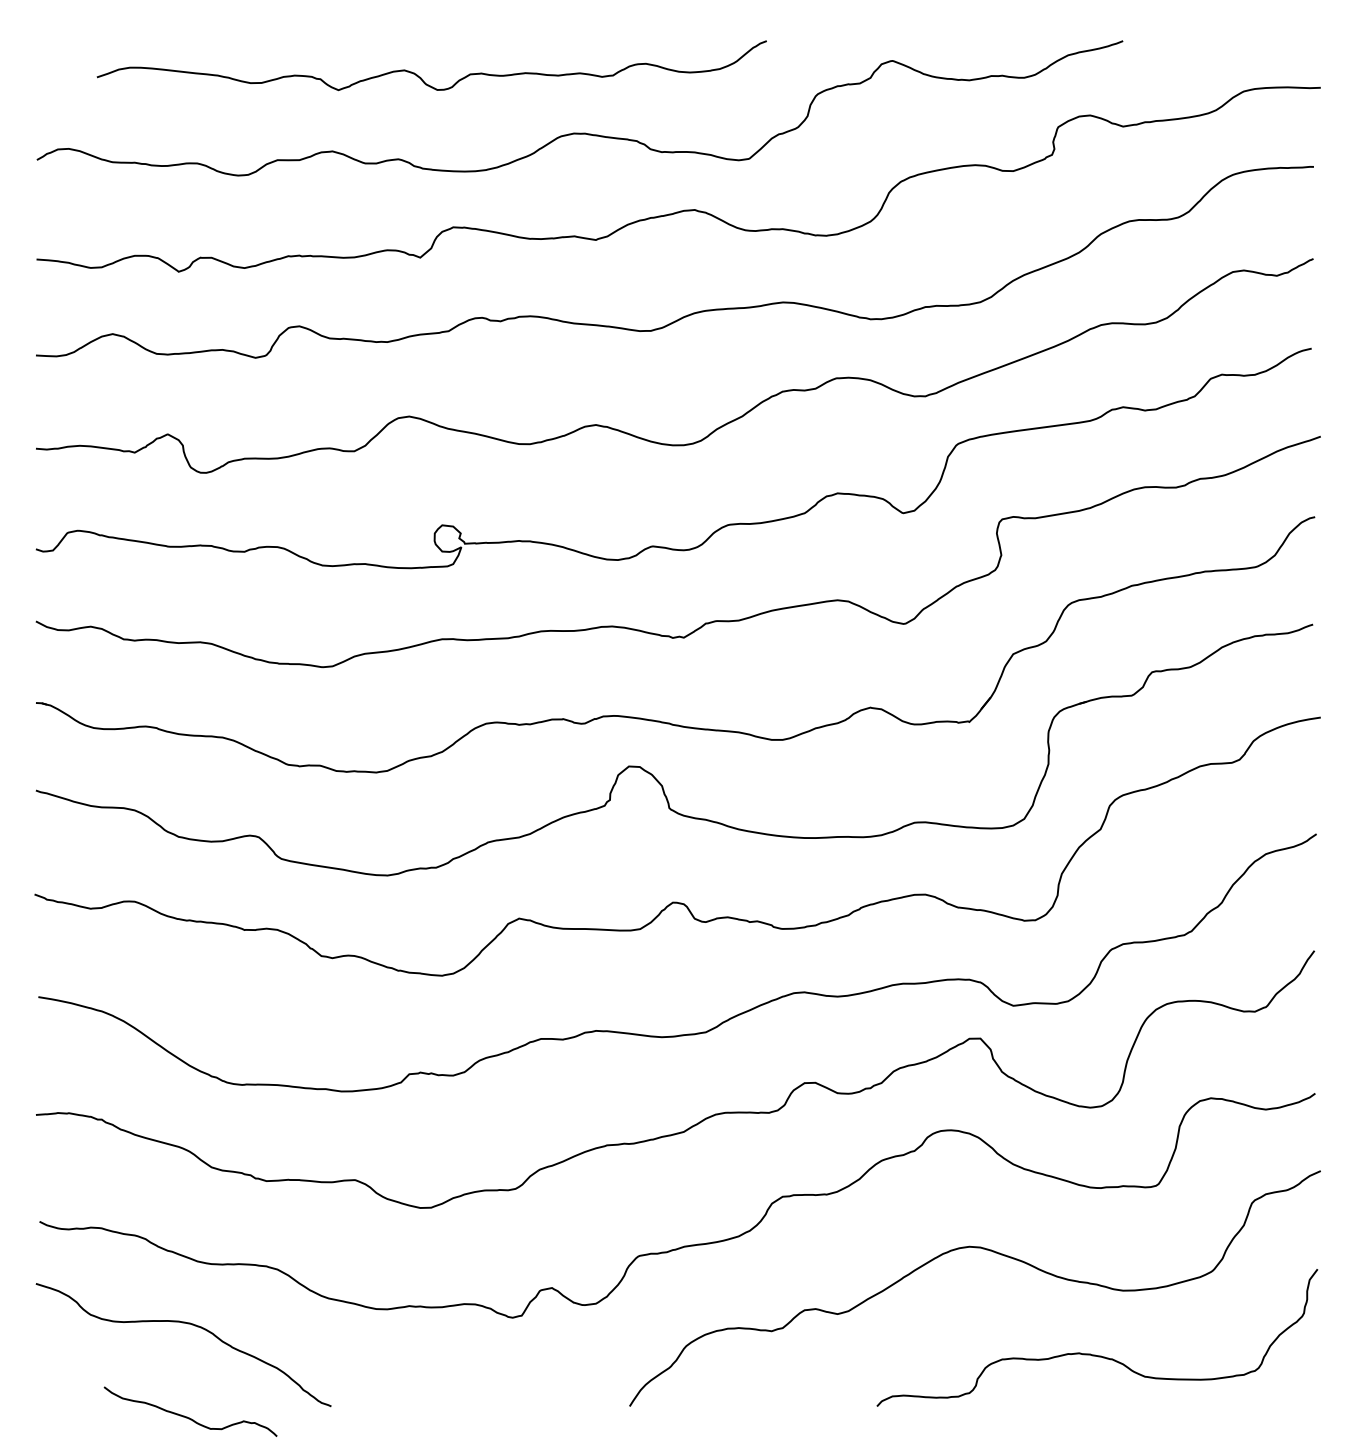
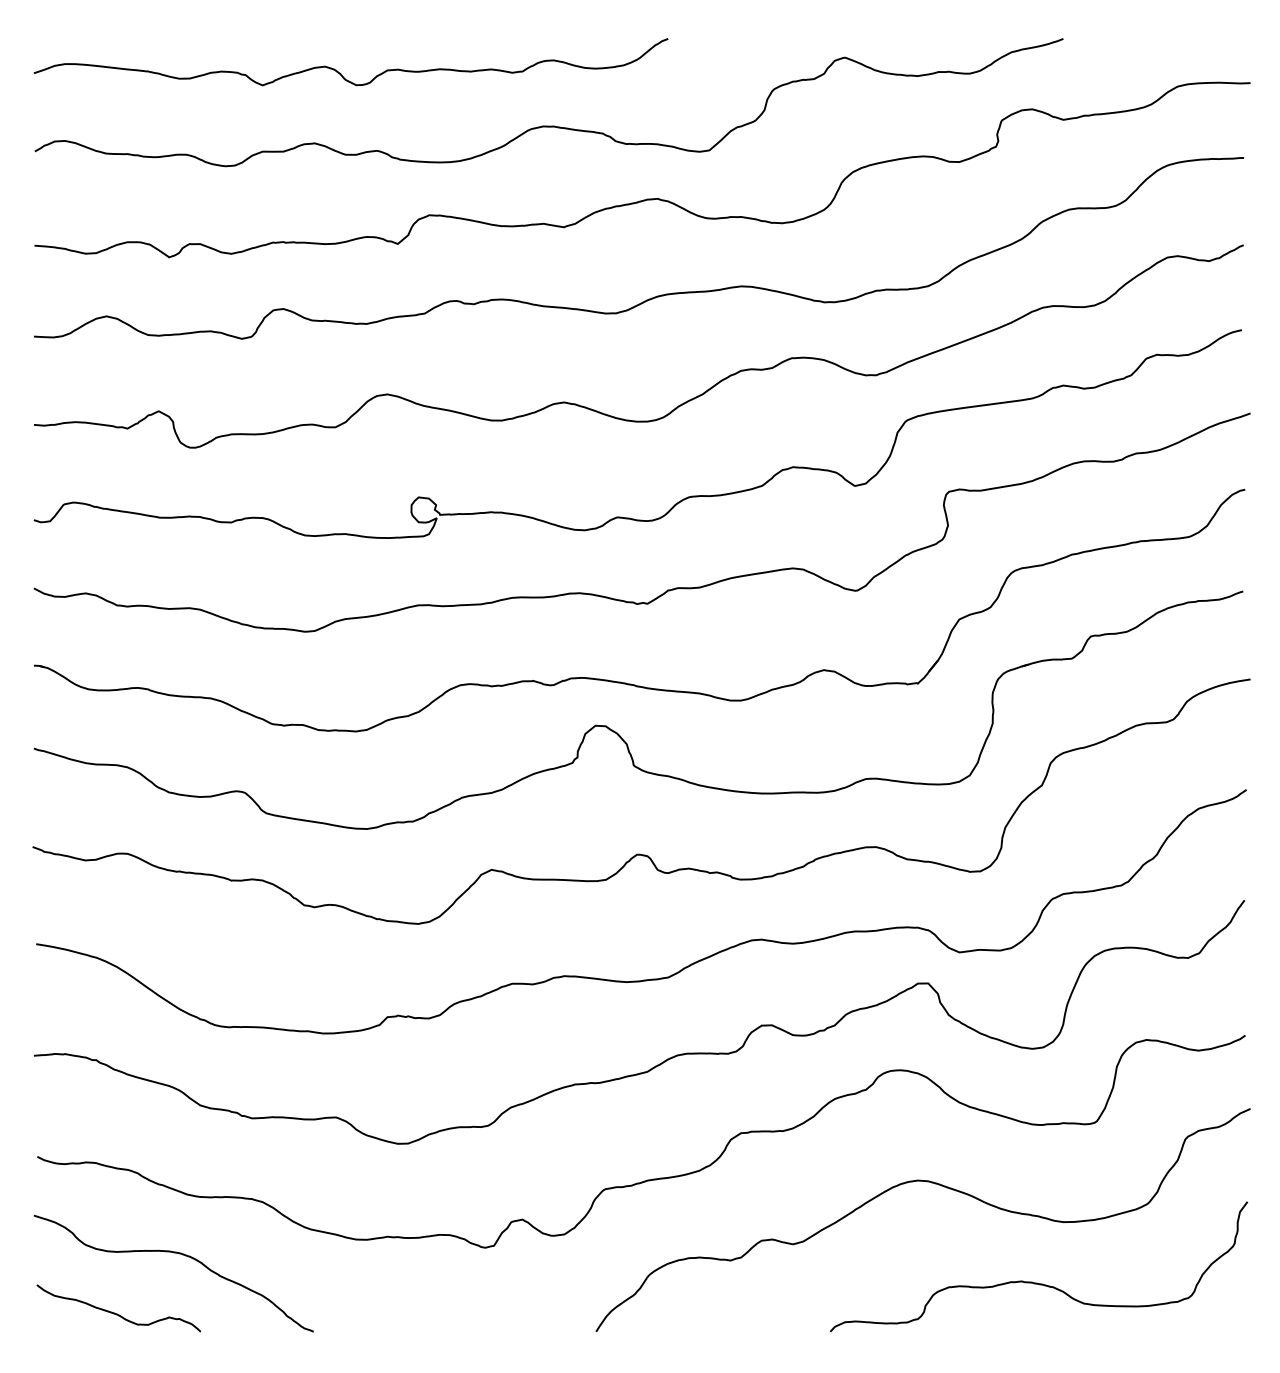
curve: (420, 76) -> (340, 72), moved
curve: (187, 1416) -> (115, 1312), moved

